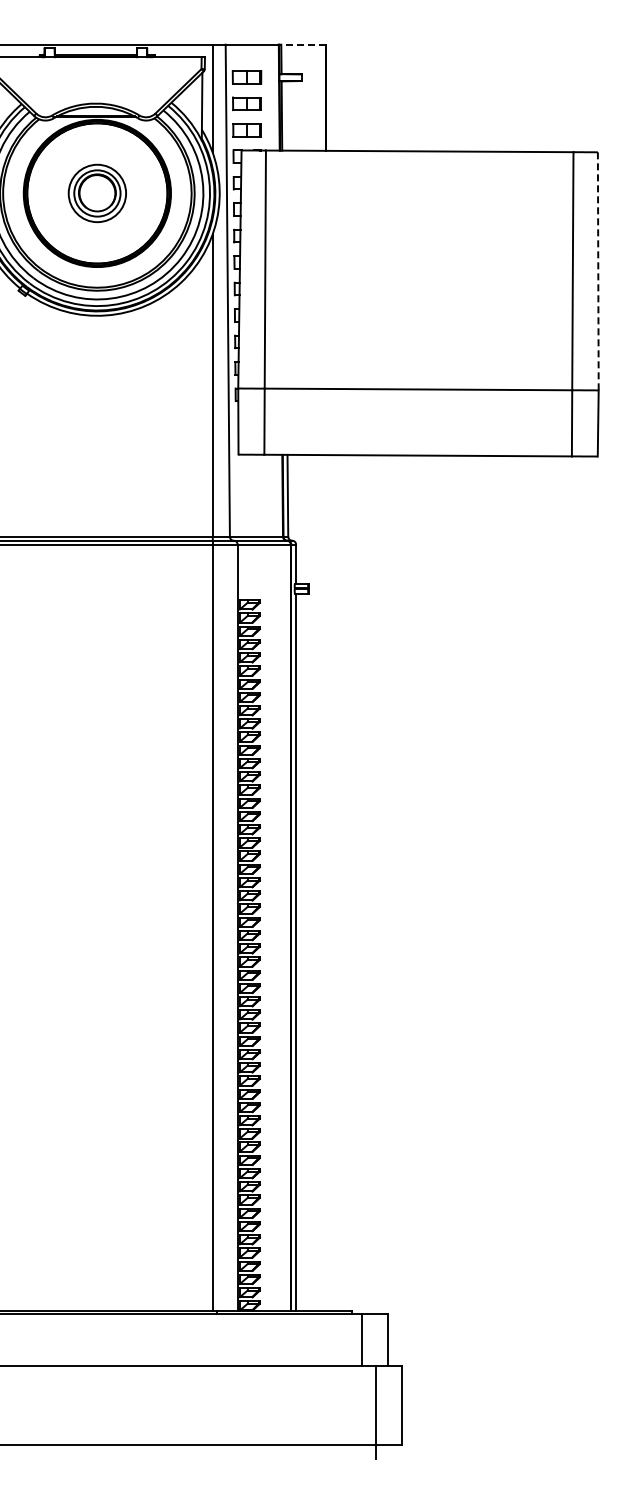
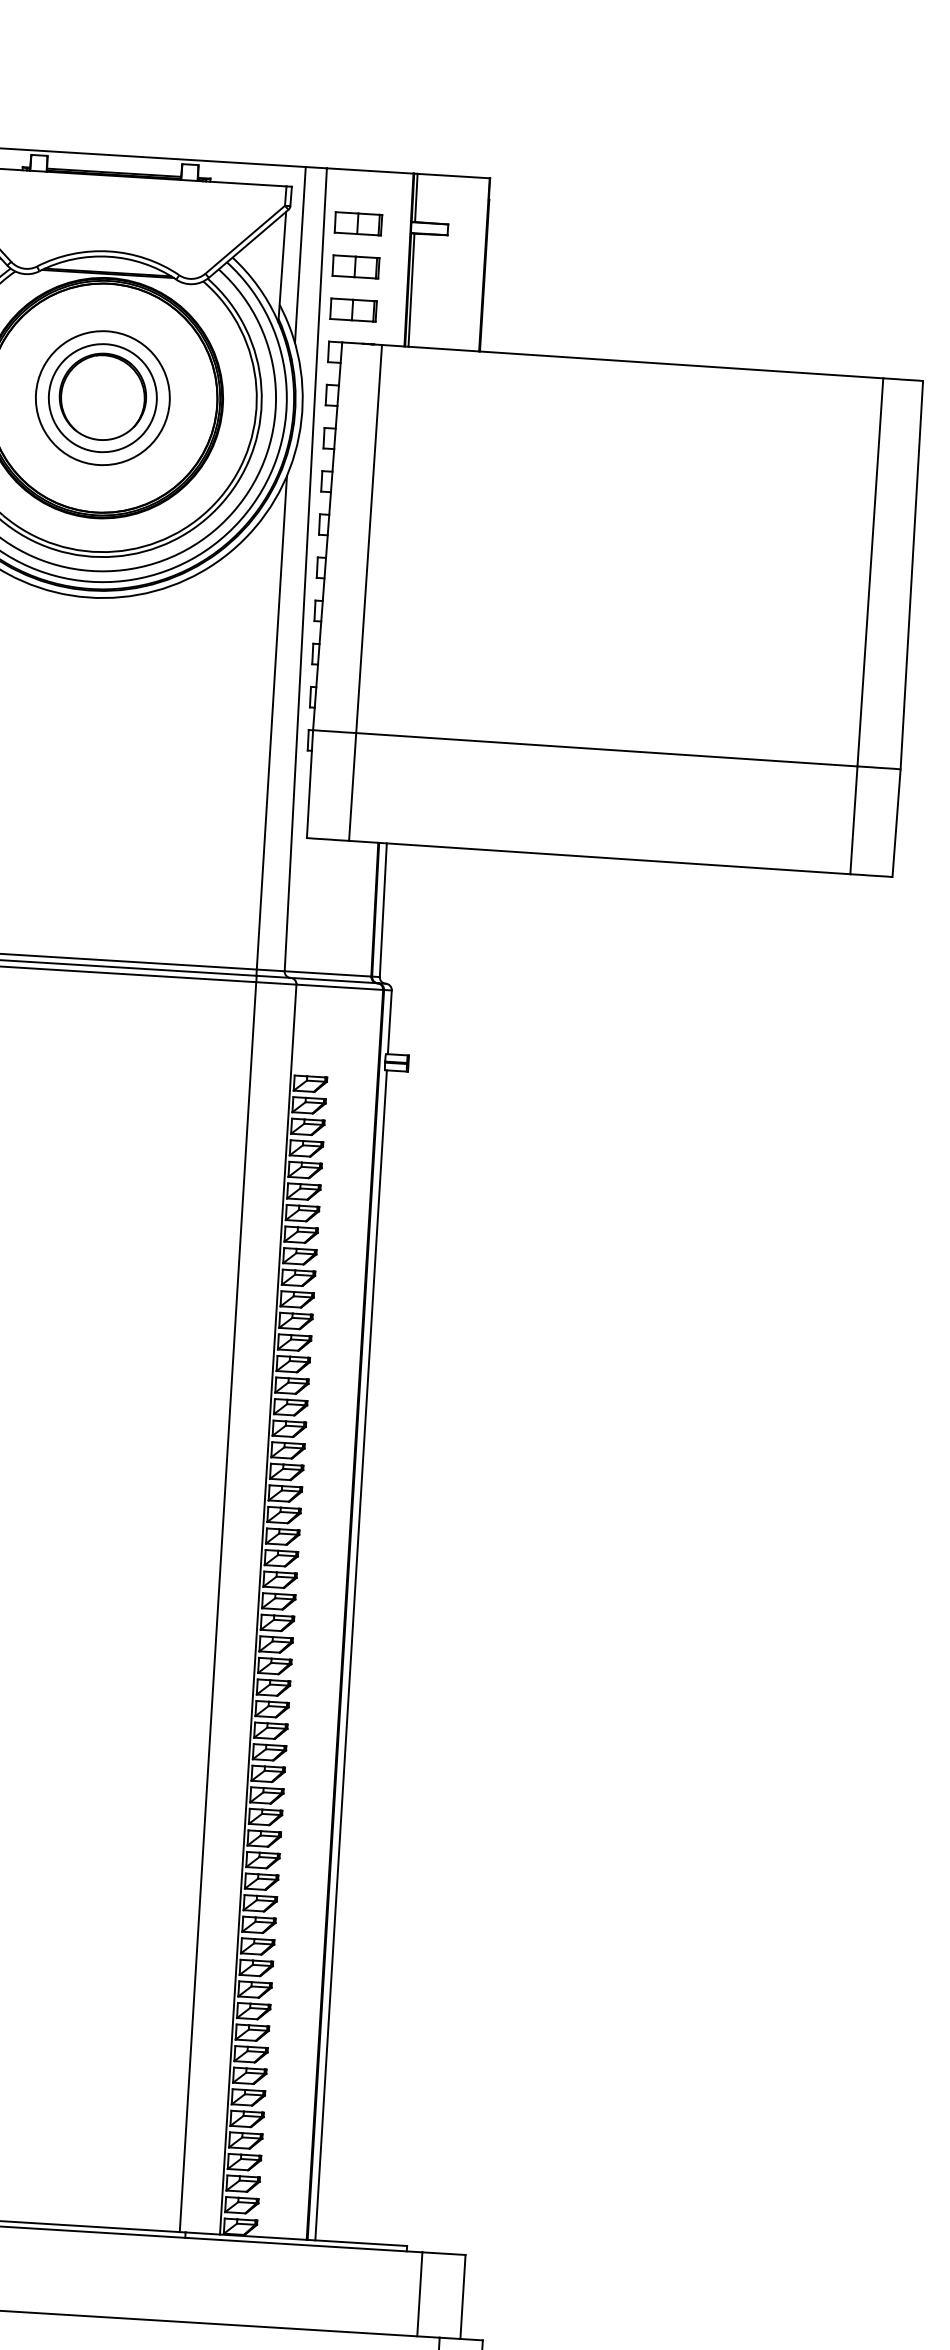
line: (302, 44) -> (452, 175), dashed -> solid
part: (97, 193) -> (103, 398), size x1.43
line: (598, 271) -> (912, 575), dashed -> solid

